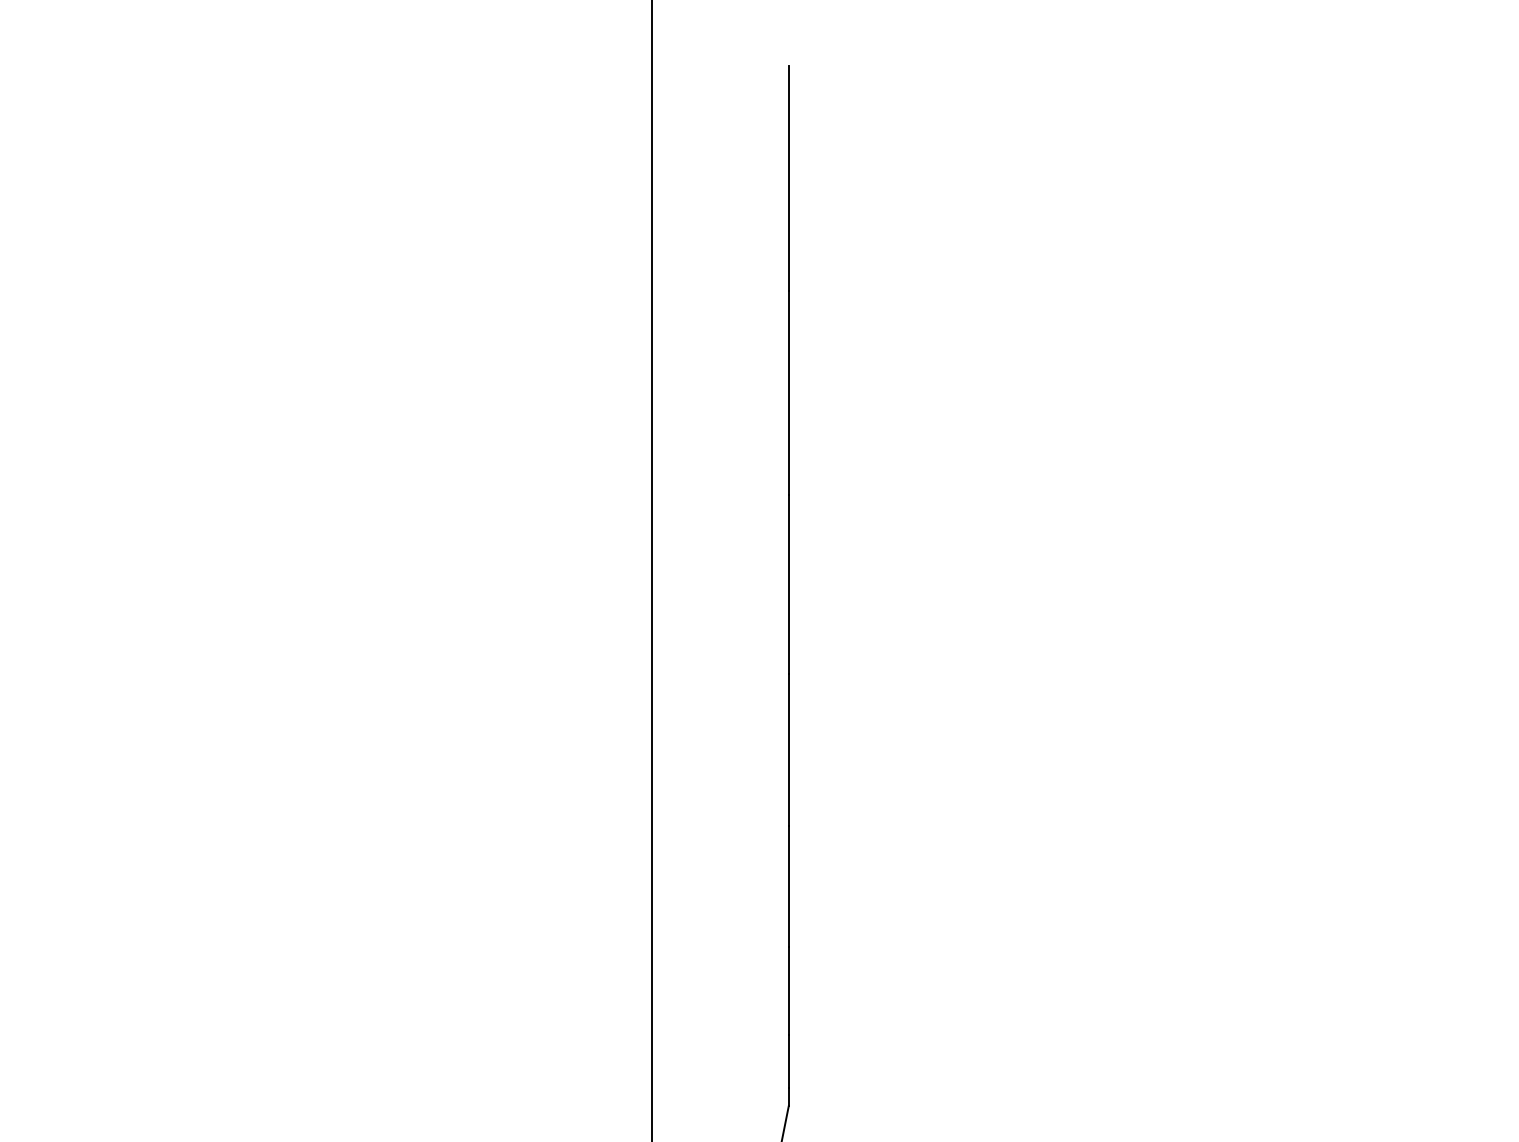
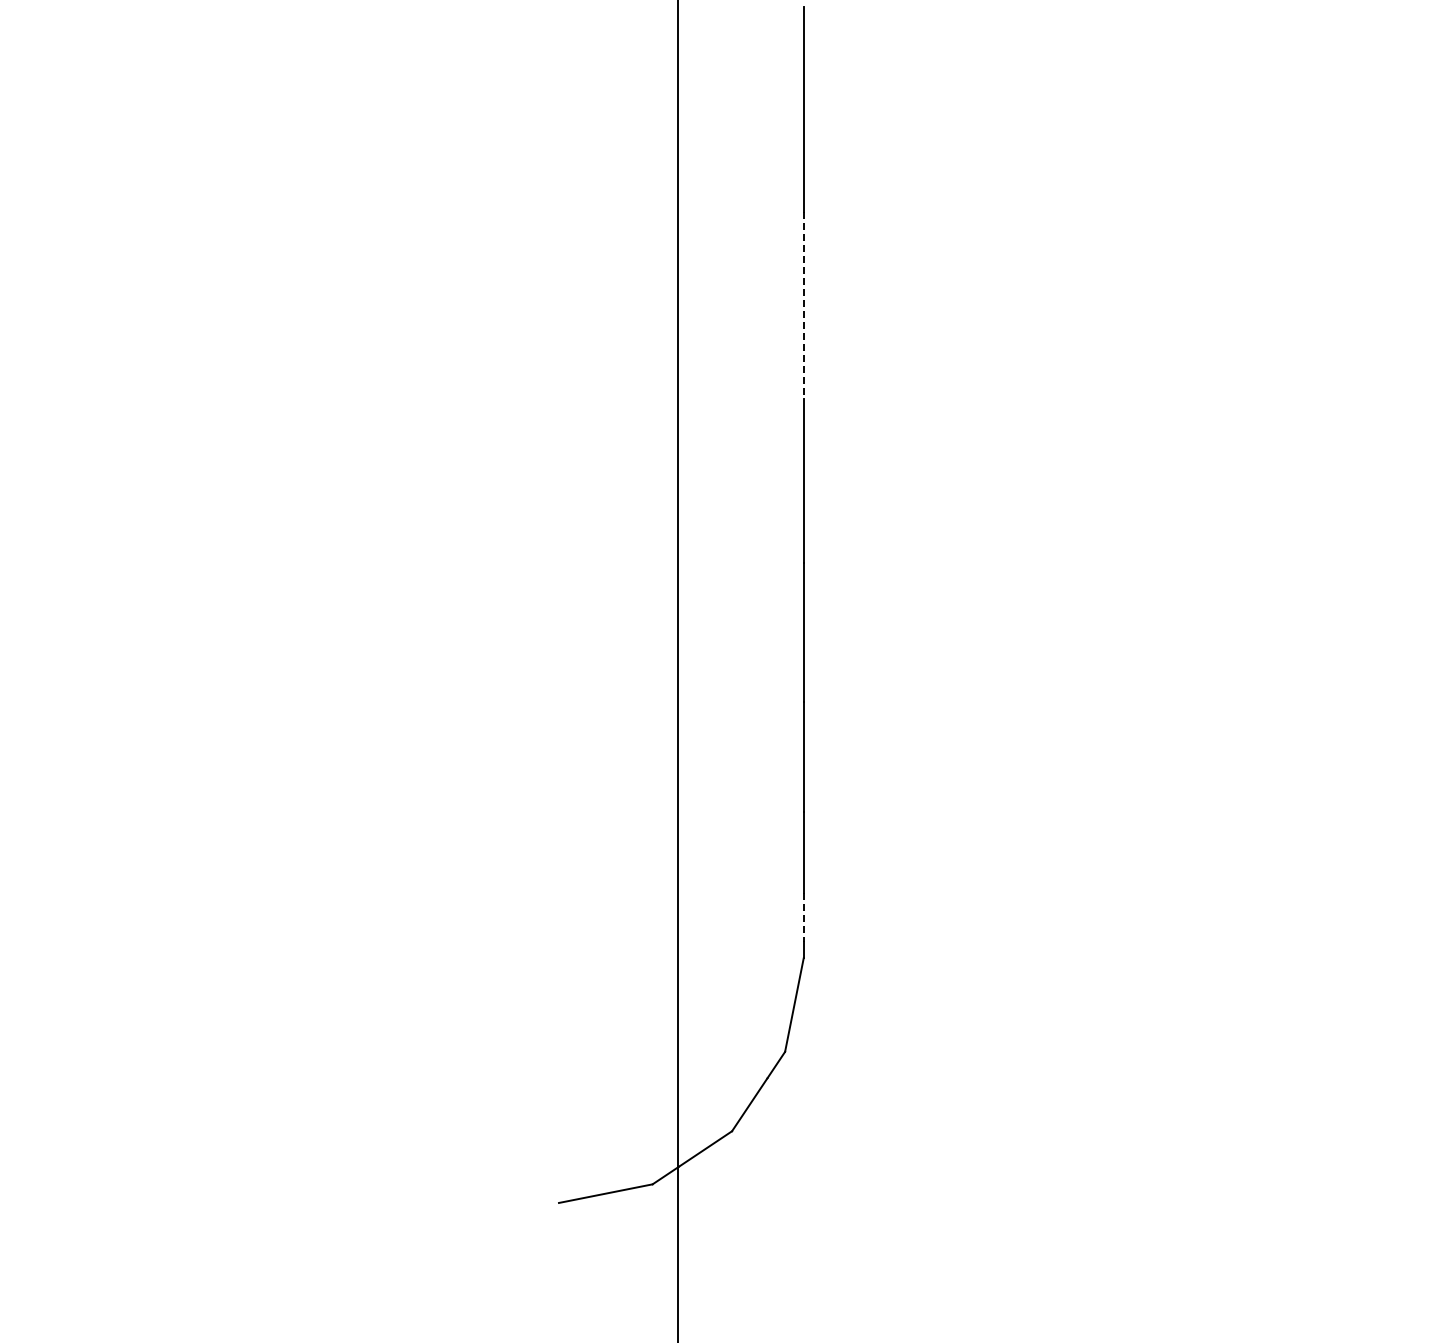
line: (788, 392) -> (803, 305), solid -> dashed
line: (788, 1061) -> (803, 917), solid -> dashed

